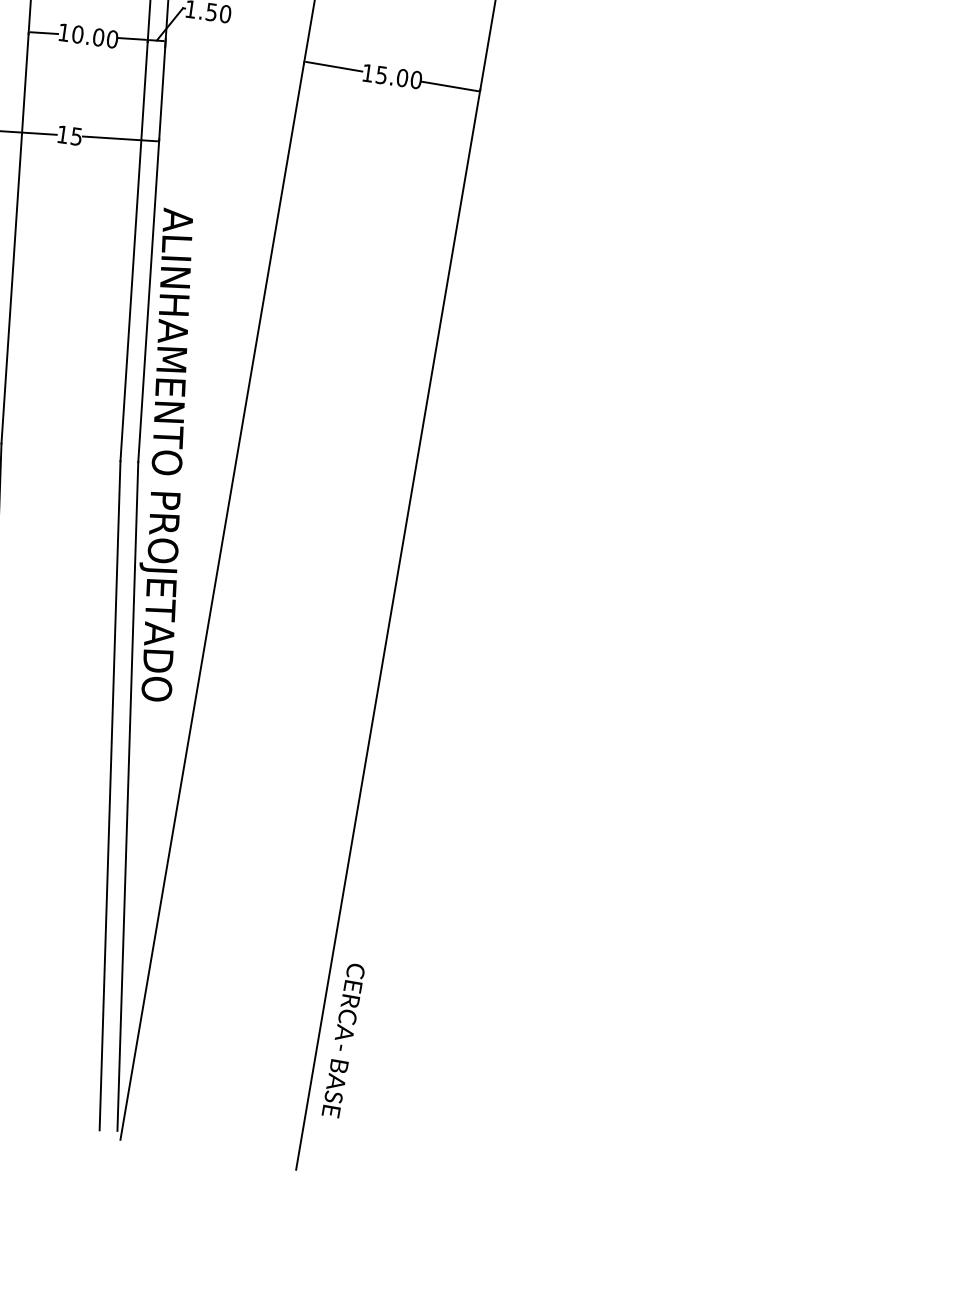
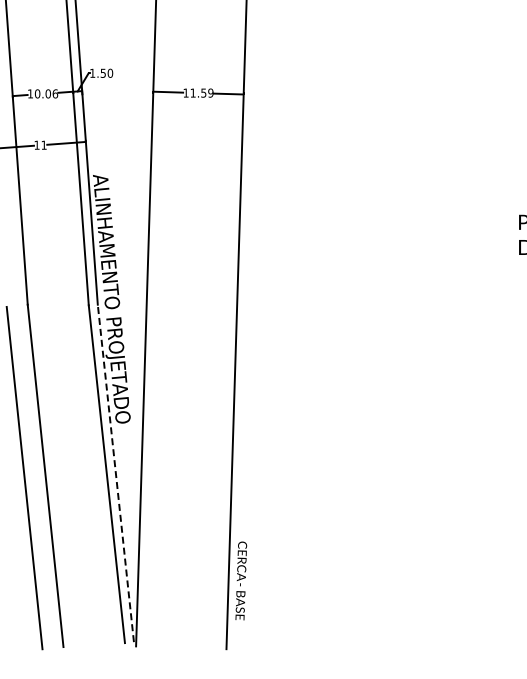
text: (112, 38) -> (55, 93), 10.00 -> 10.06
text: (398, 76) -> (201, 92), 15.00 -> 11.59
text: (75, 134) -> (43, 144), 15 -> 11
line: (127, 796) -> (115, 473), solid -> dashed

